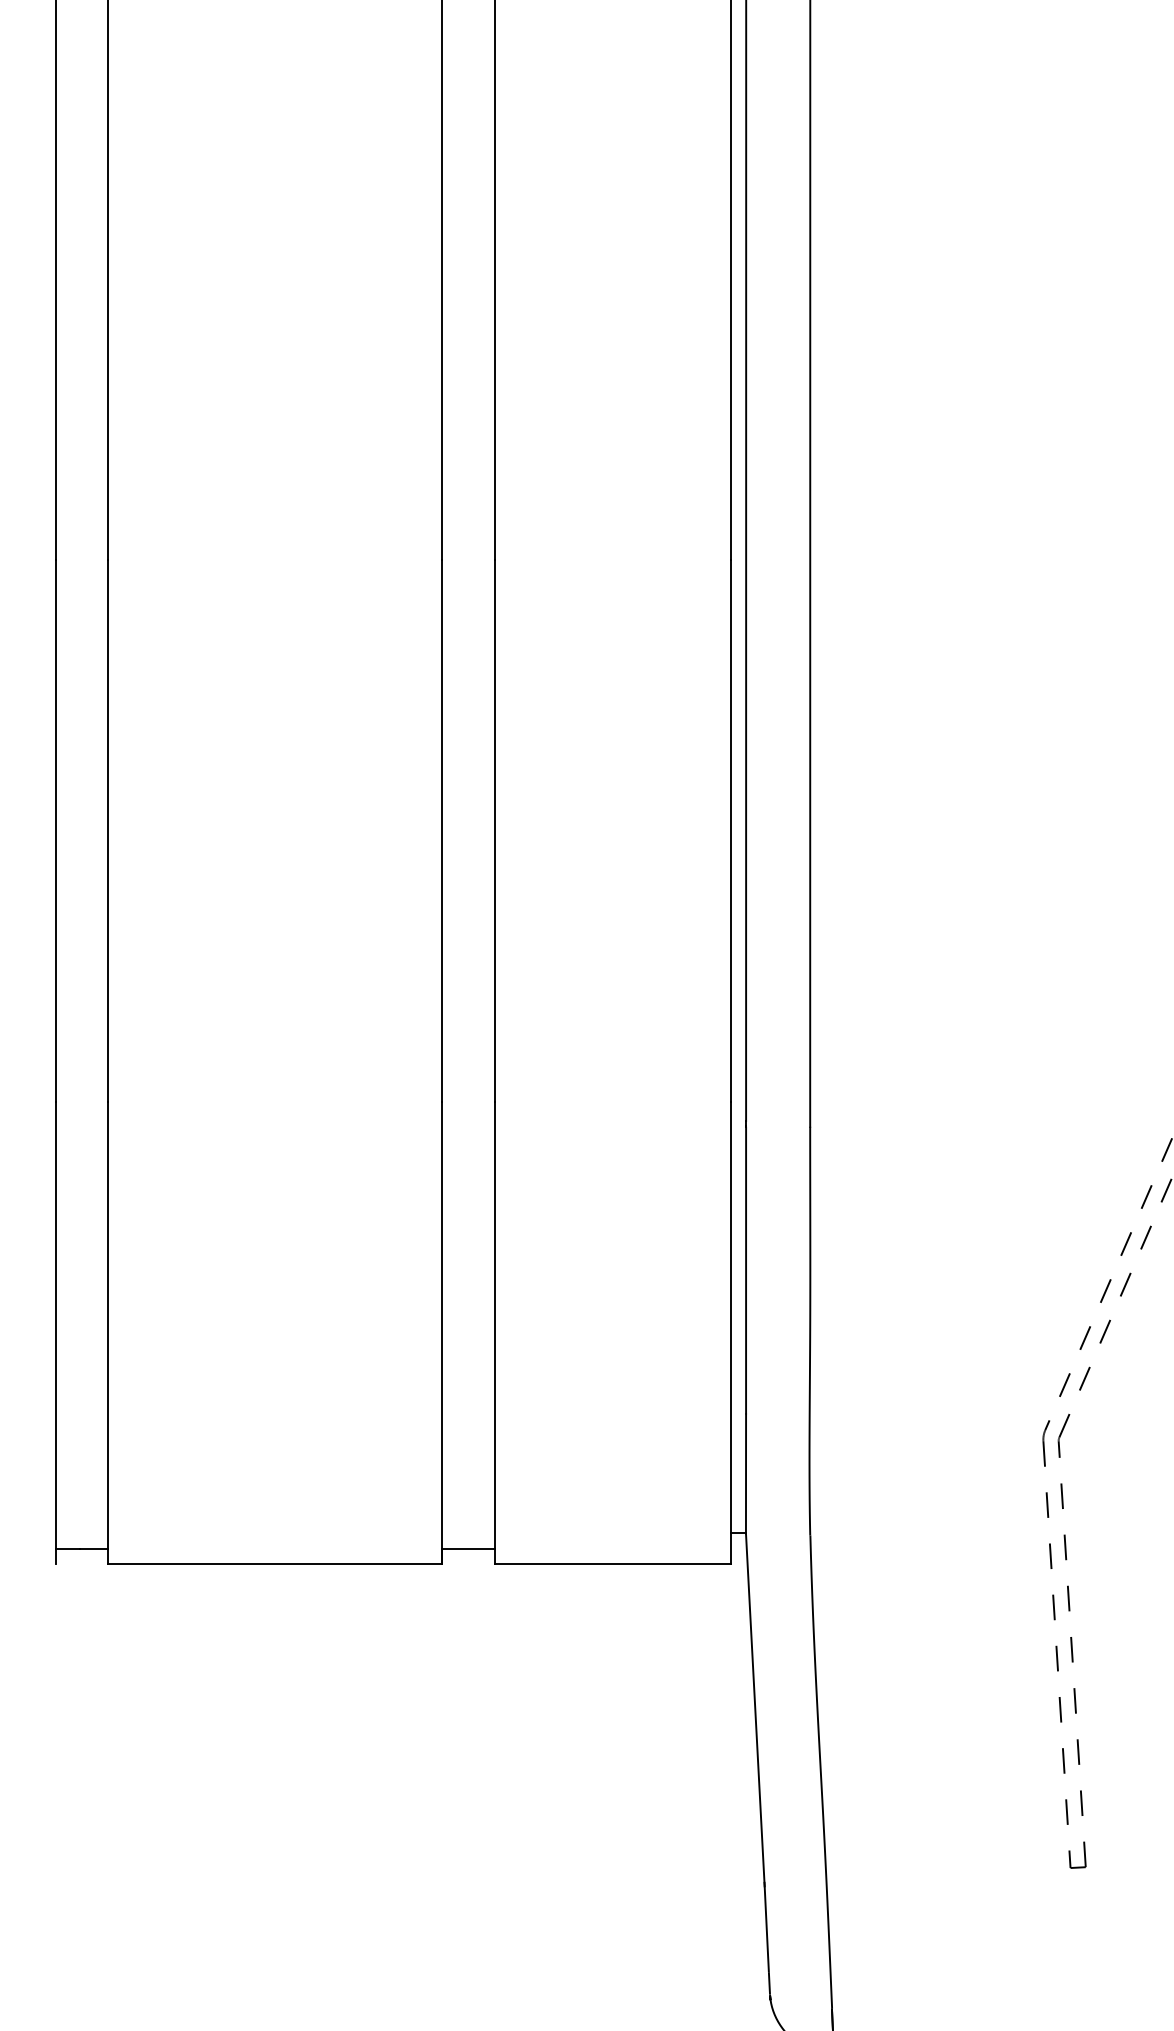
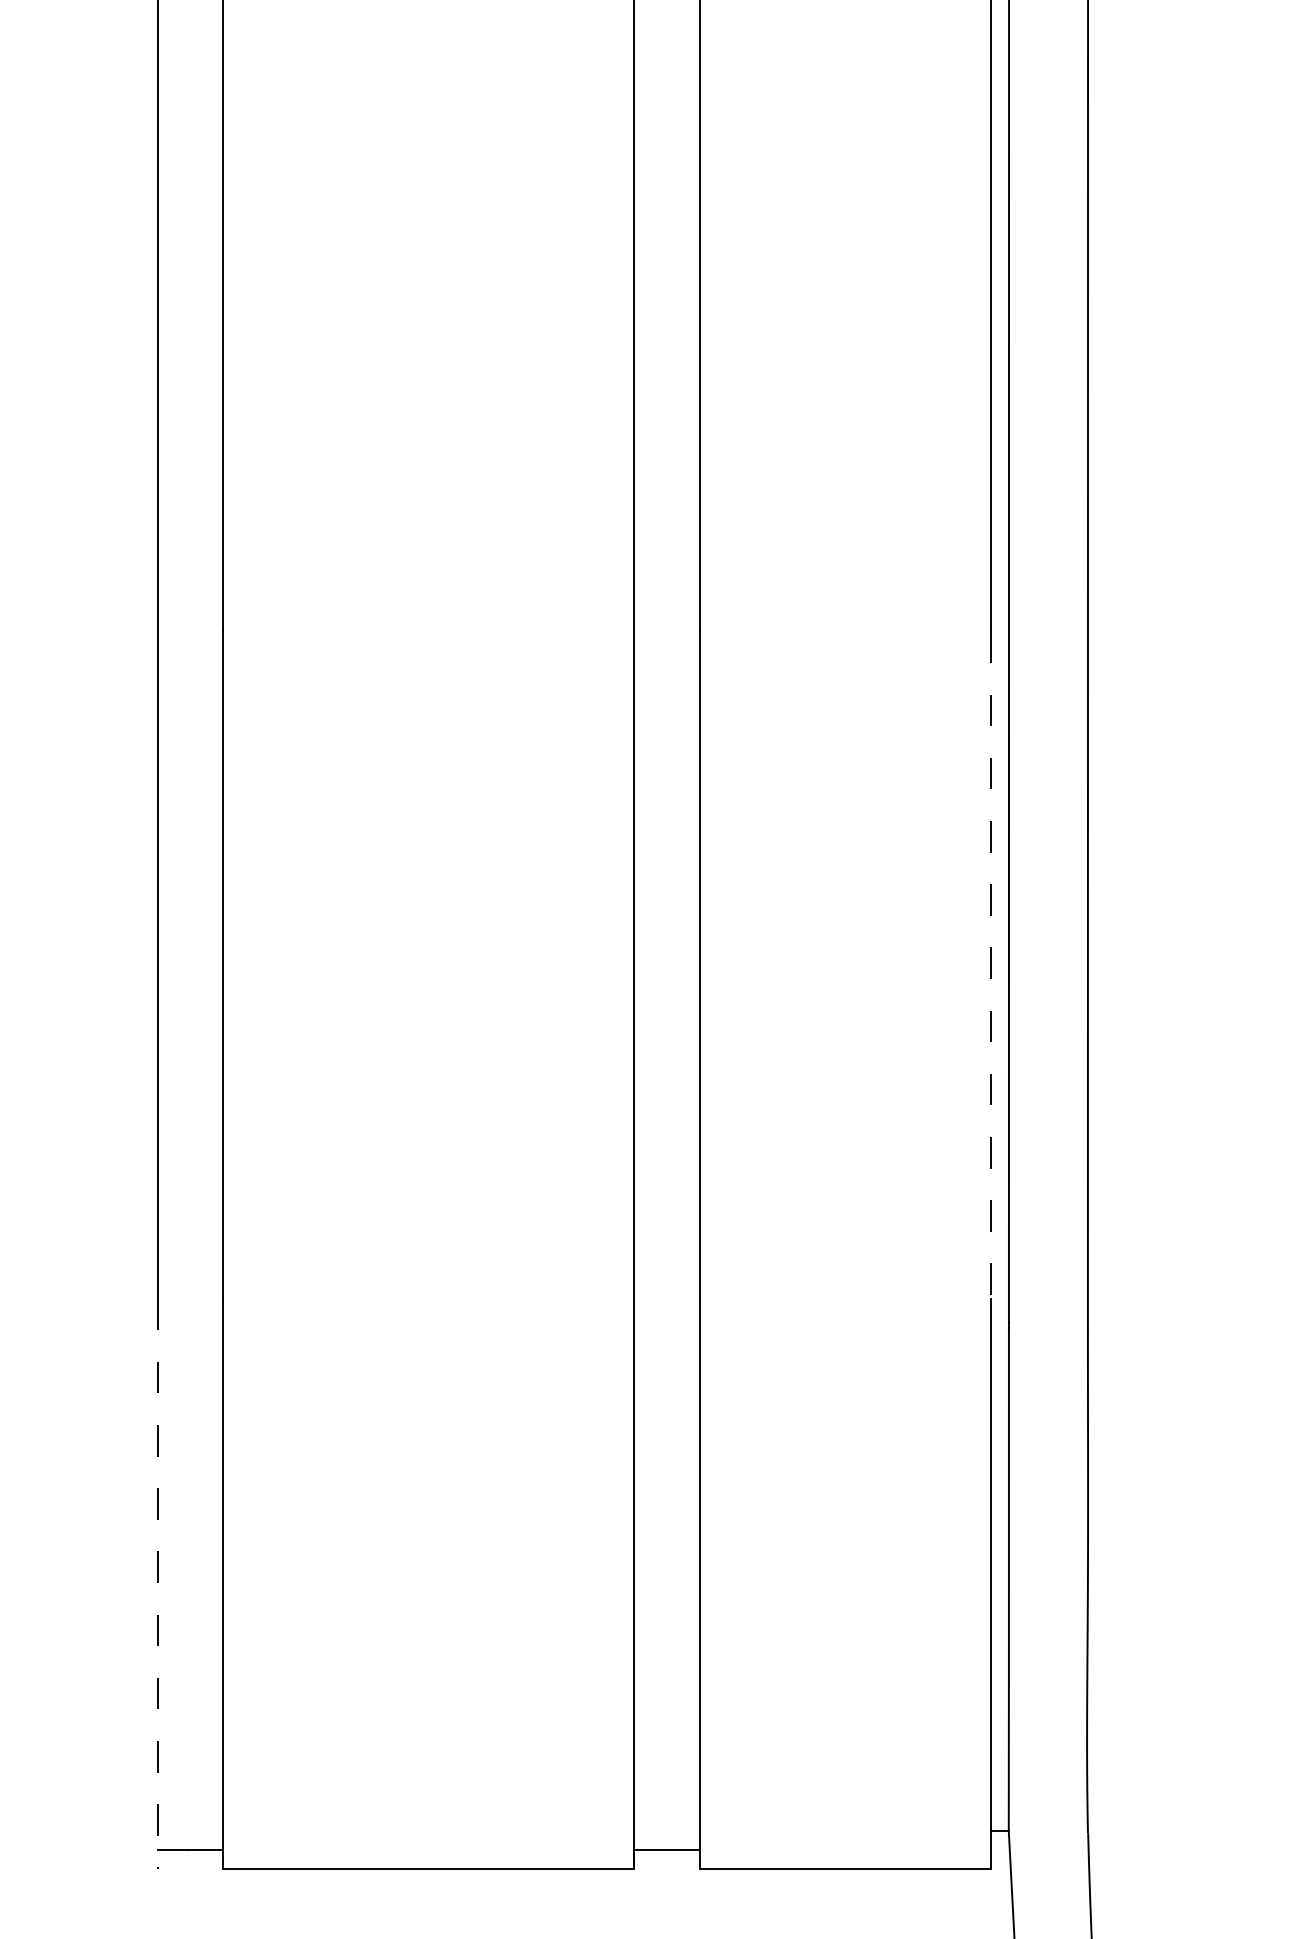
line: (731, 831) -> (990, 965), solid -> dashed
line: (55, 1333) -> (157, 1584), solid -> dashed

